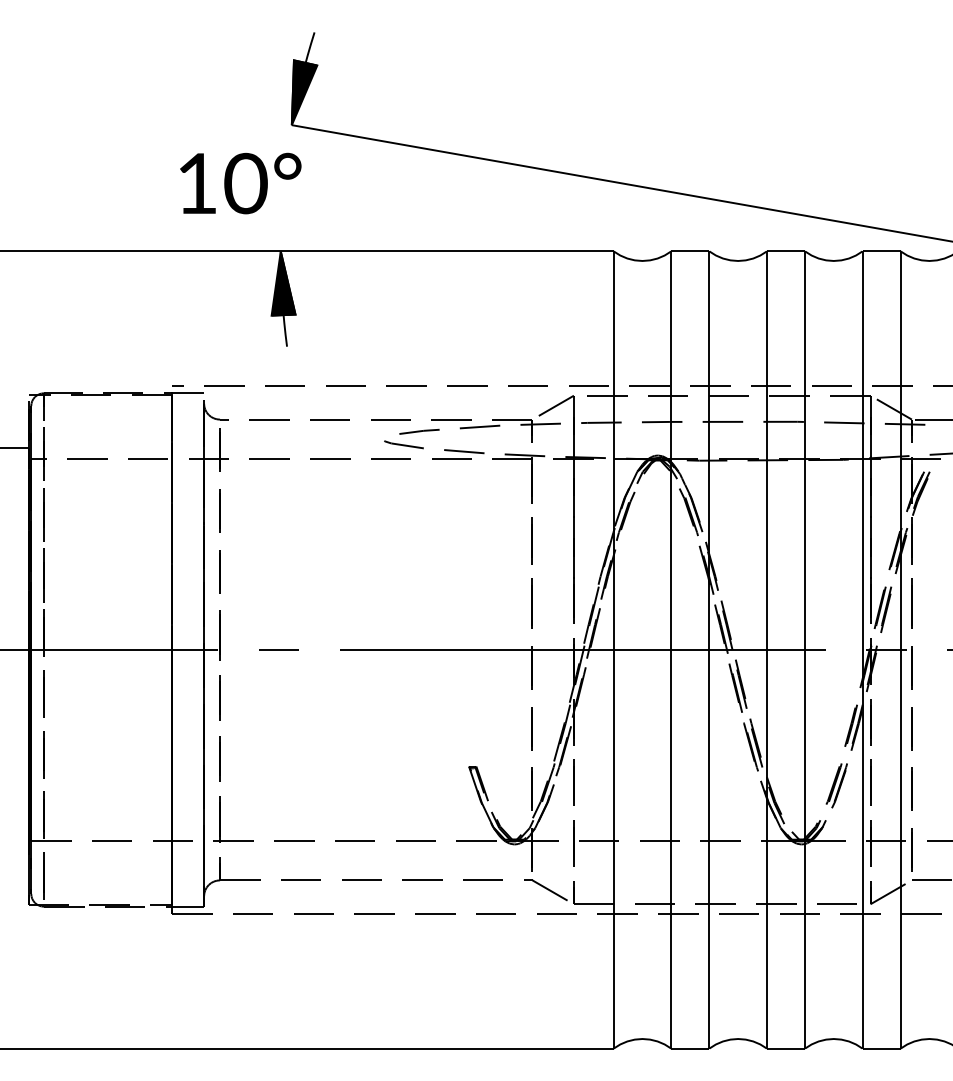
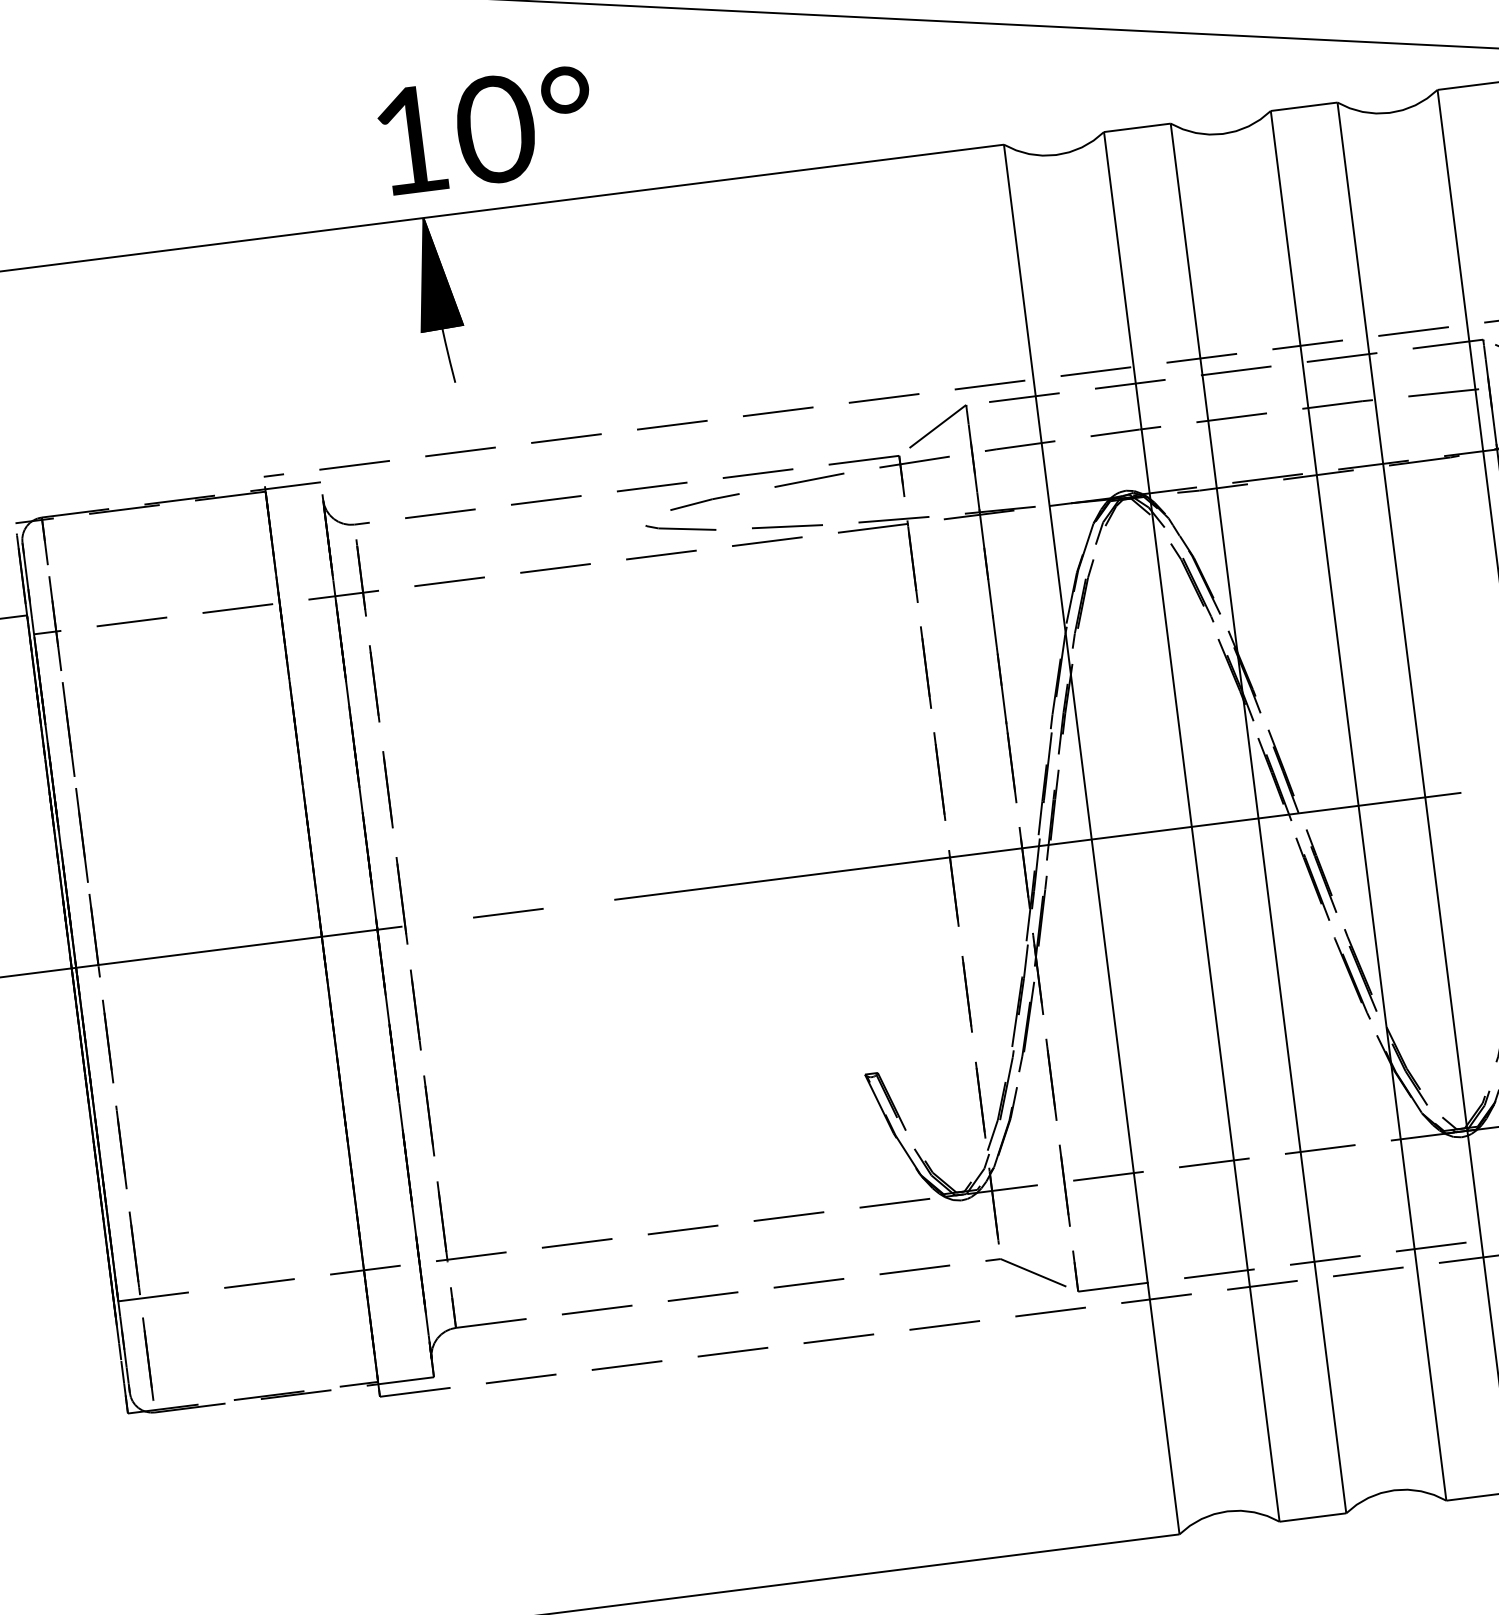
text: (240, 183) -> (486, 130), moved

